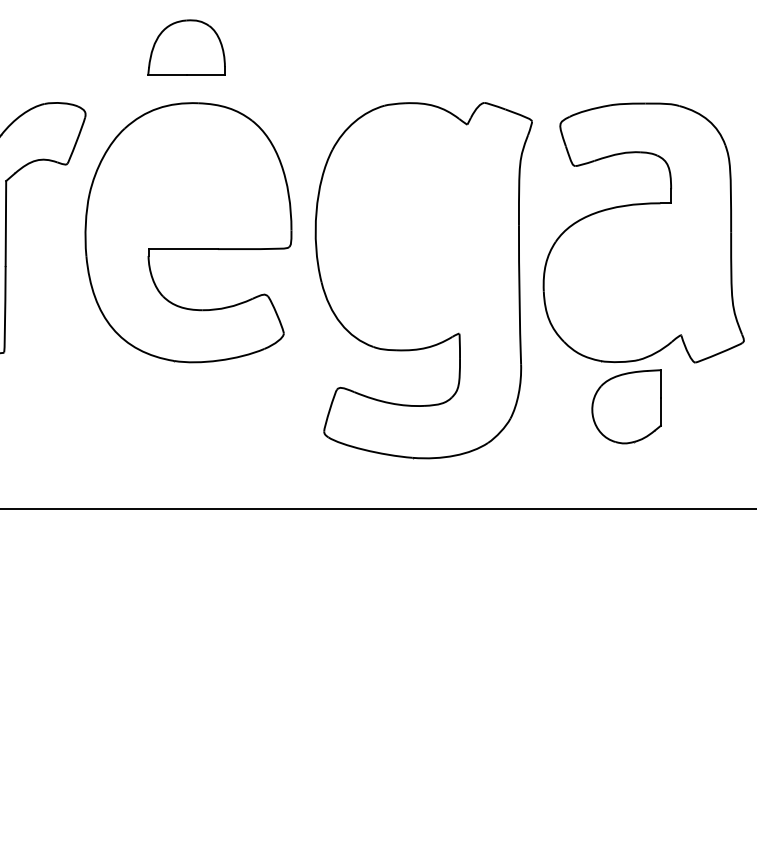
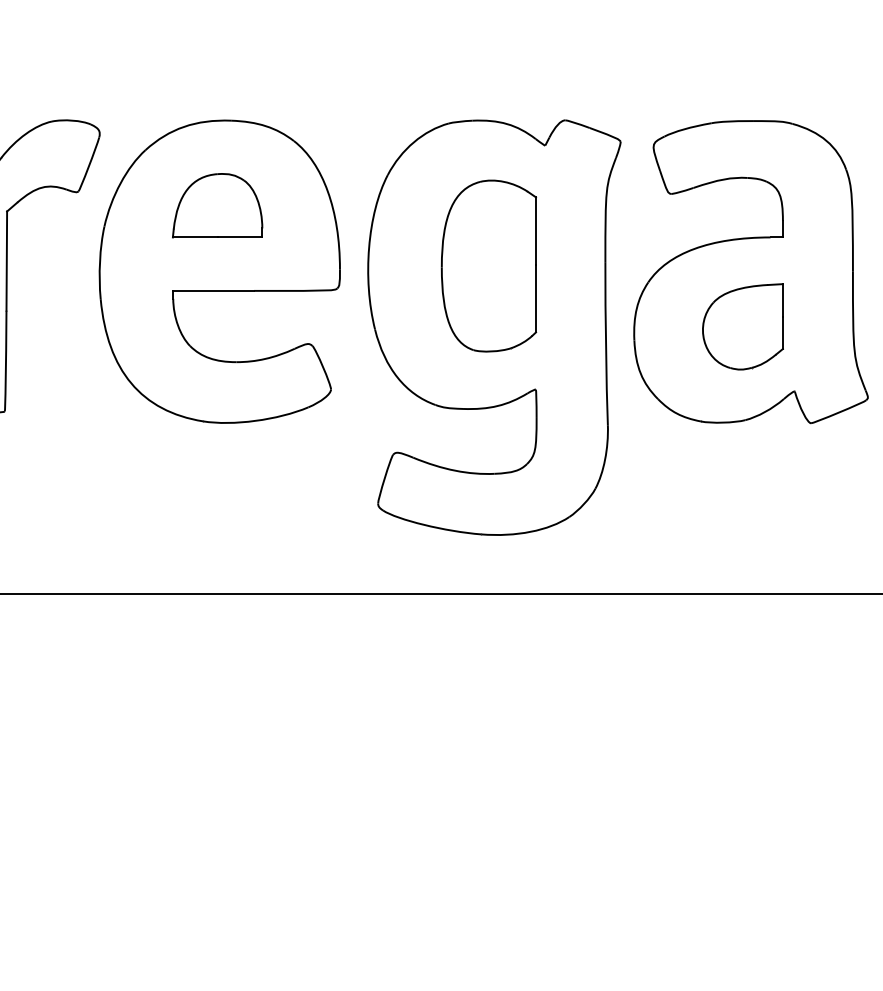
part: (186, 47) -> (217, 205), moved
part: (418, 227) -> (488, 265), added
part: (626, 406) -> (742, 326), moved

